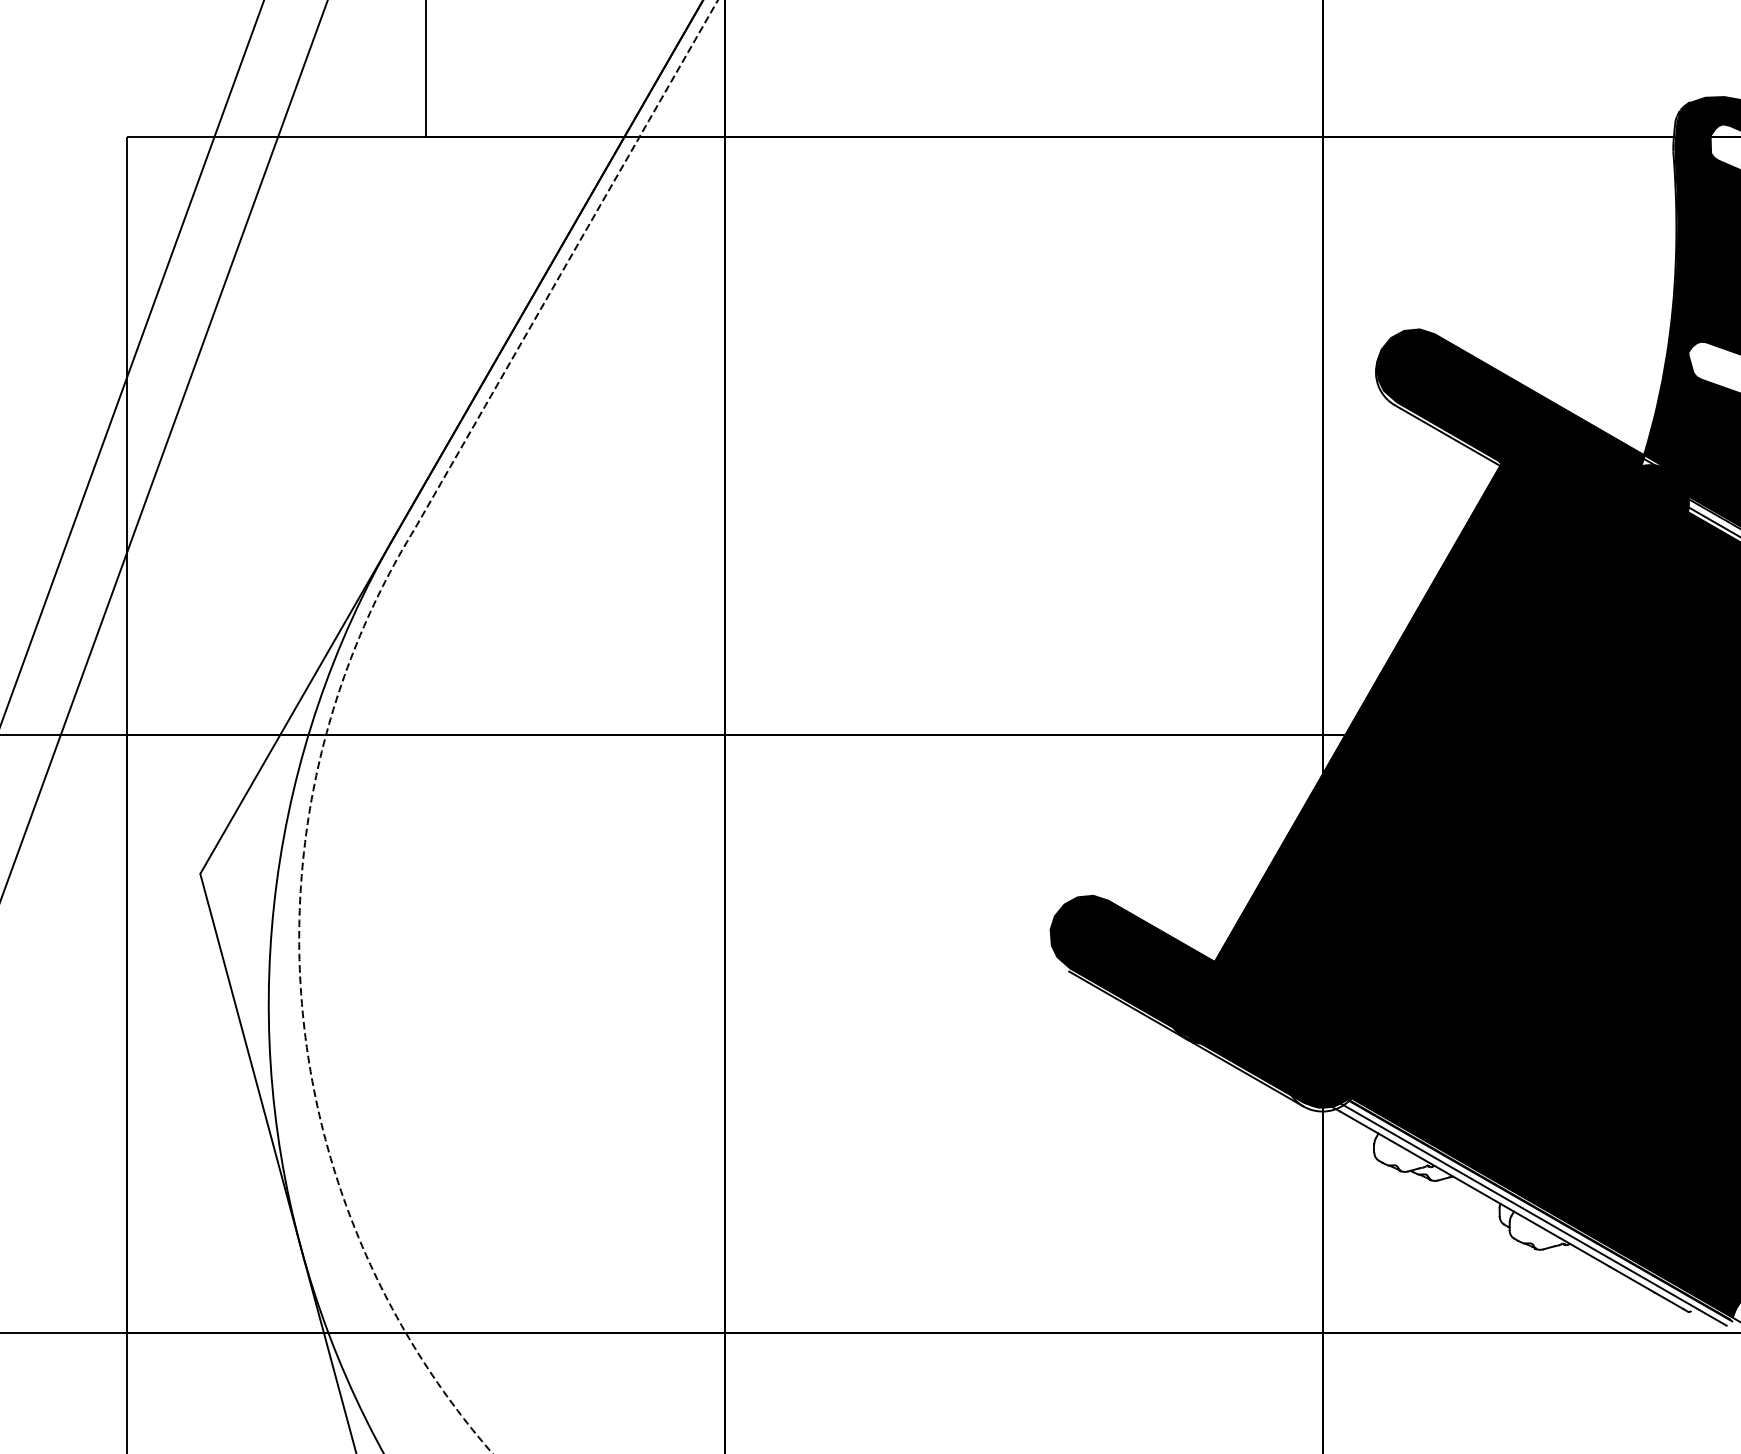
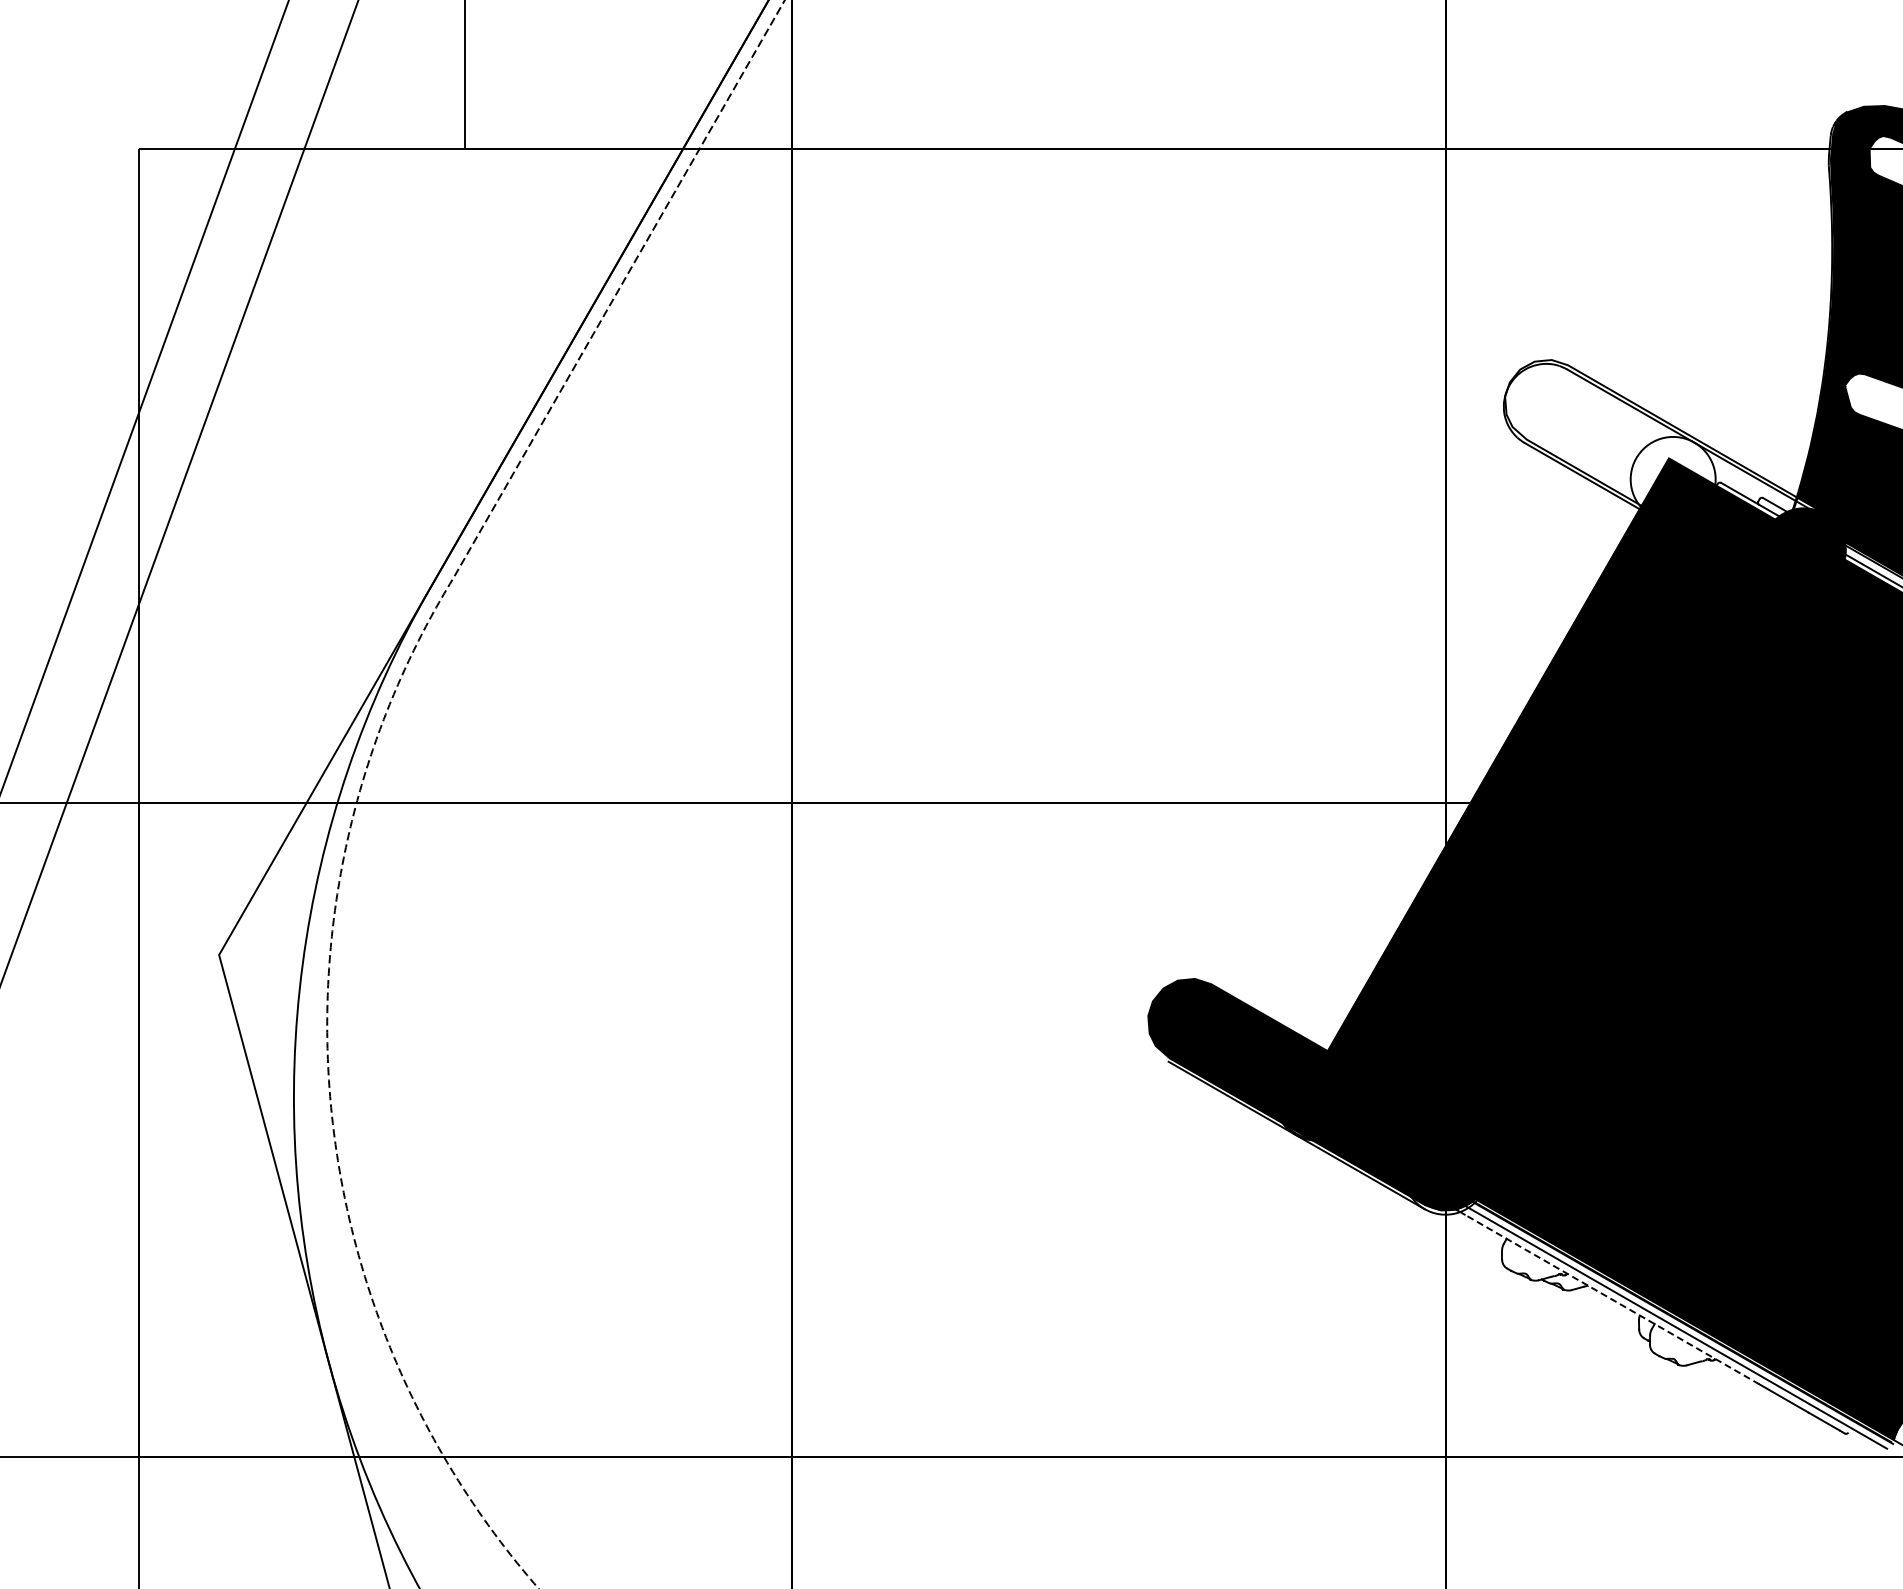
fill: (1511, 402) -> (1651, 439), removed
line: (1474, 1189) -> (1611, 1299), solid -> dashed

